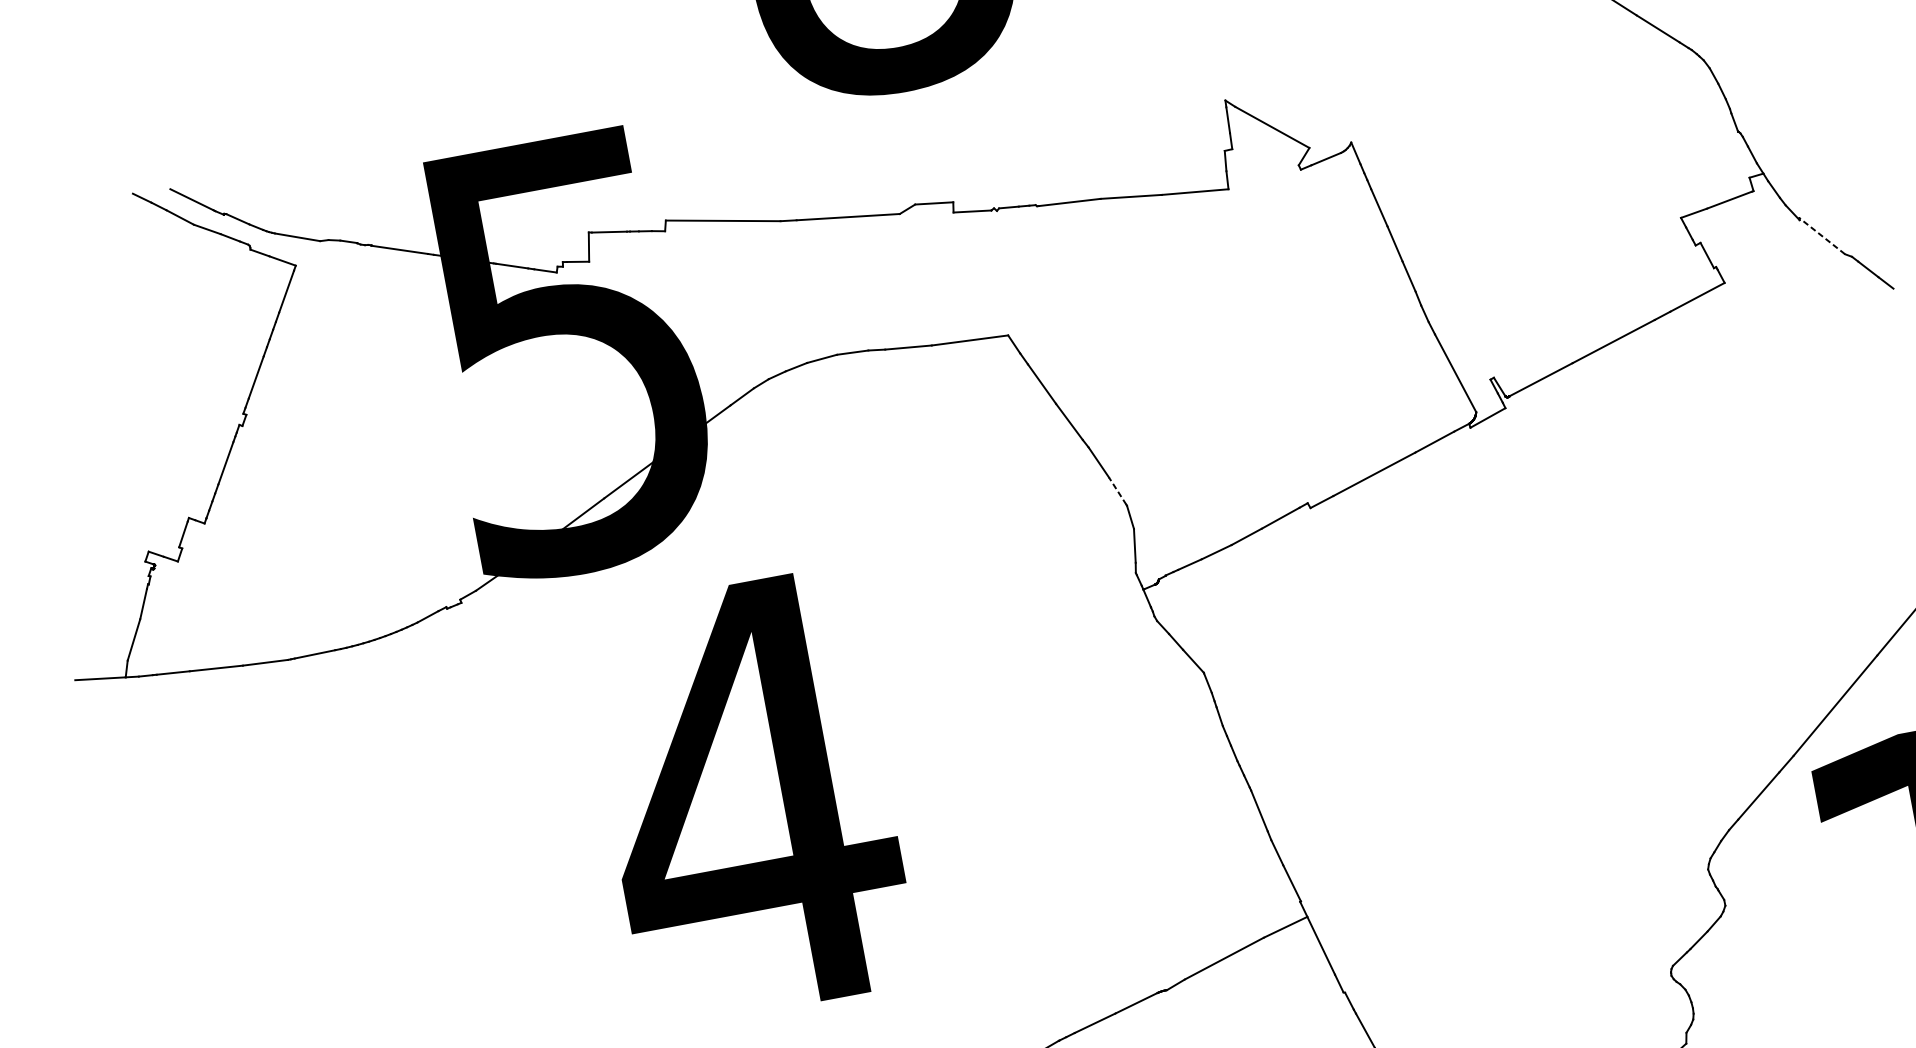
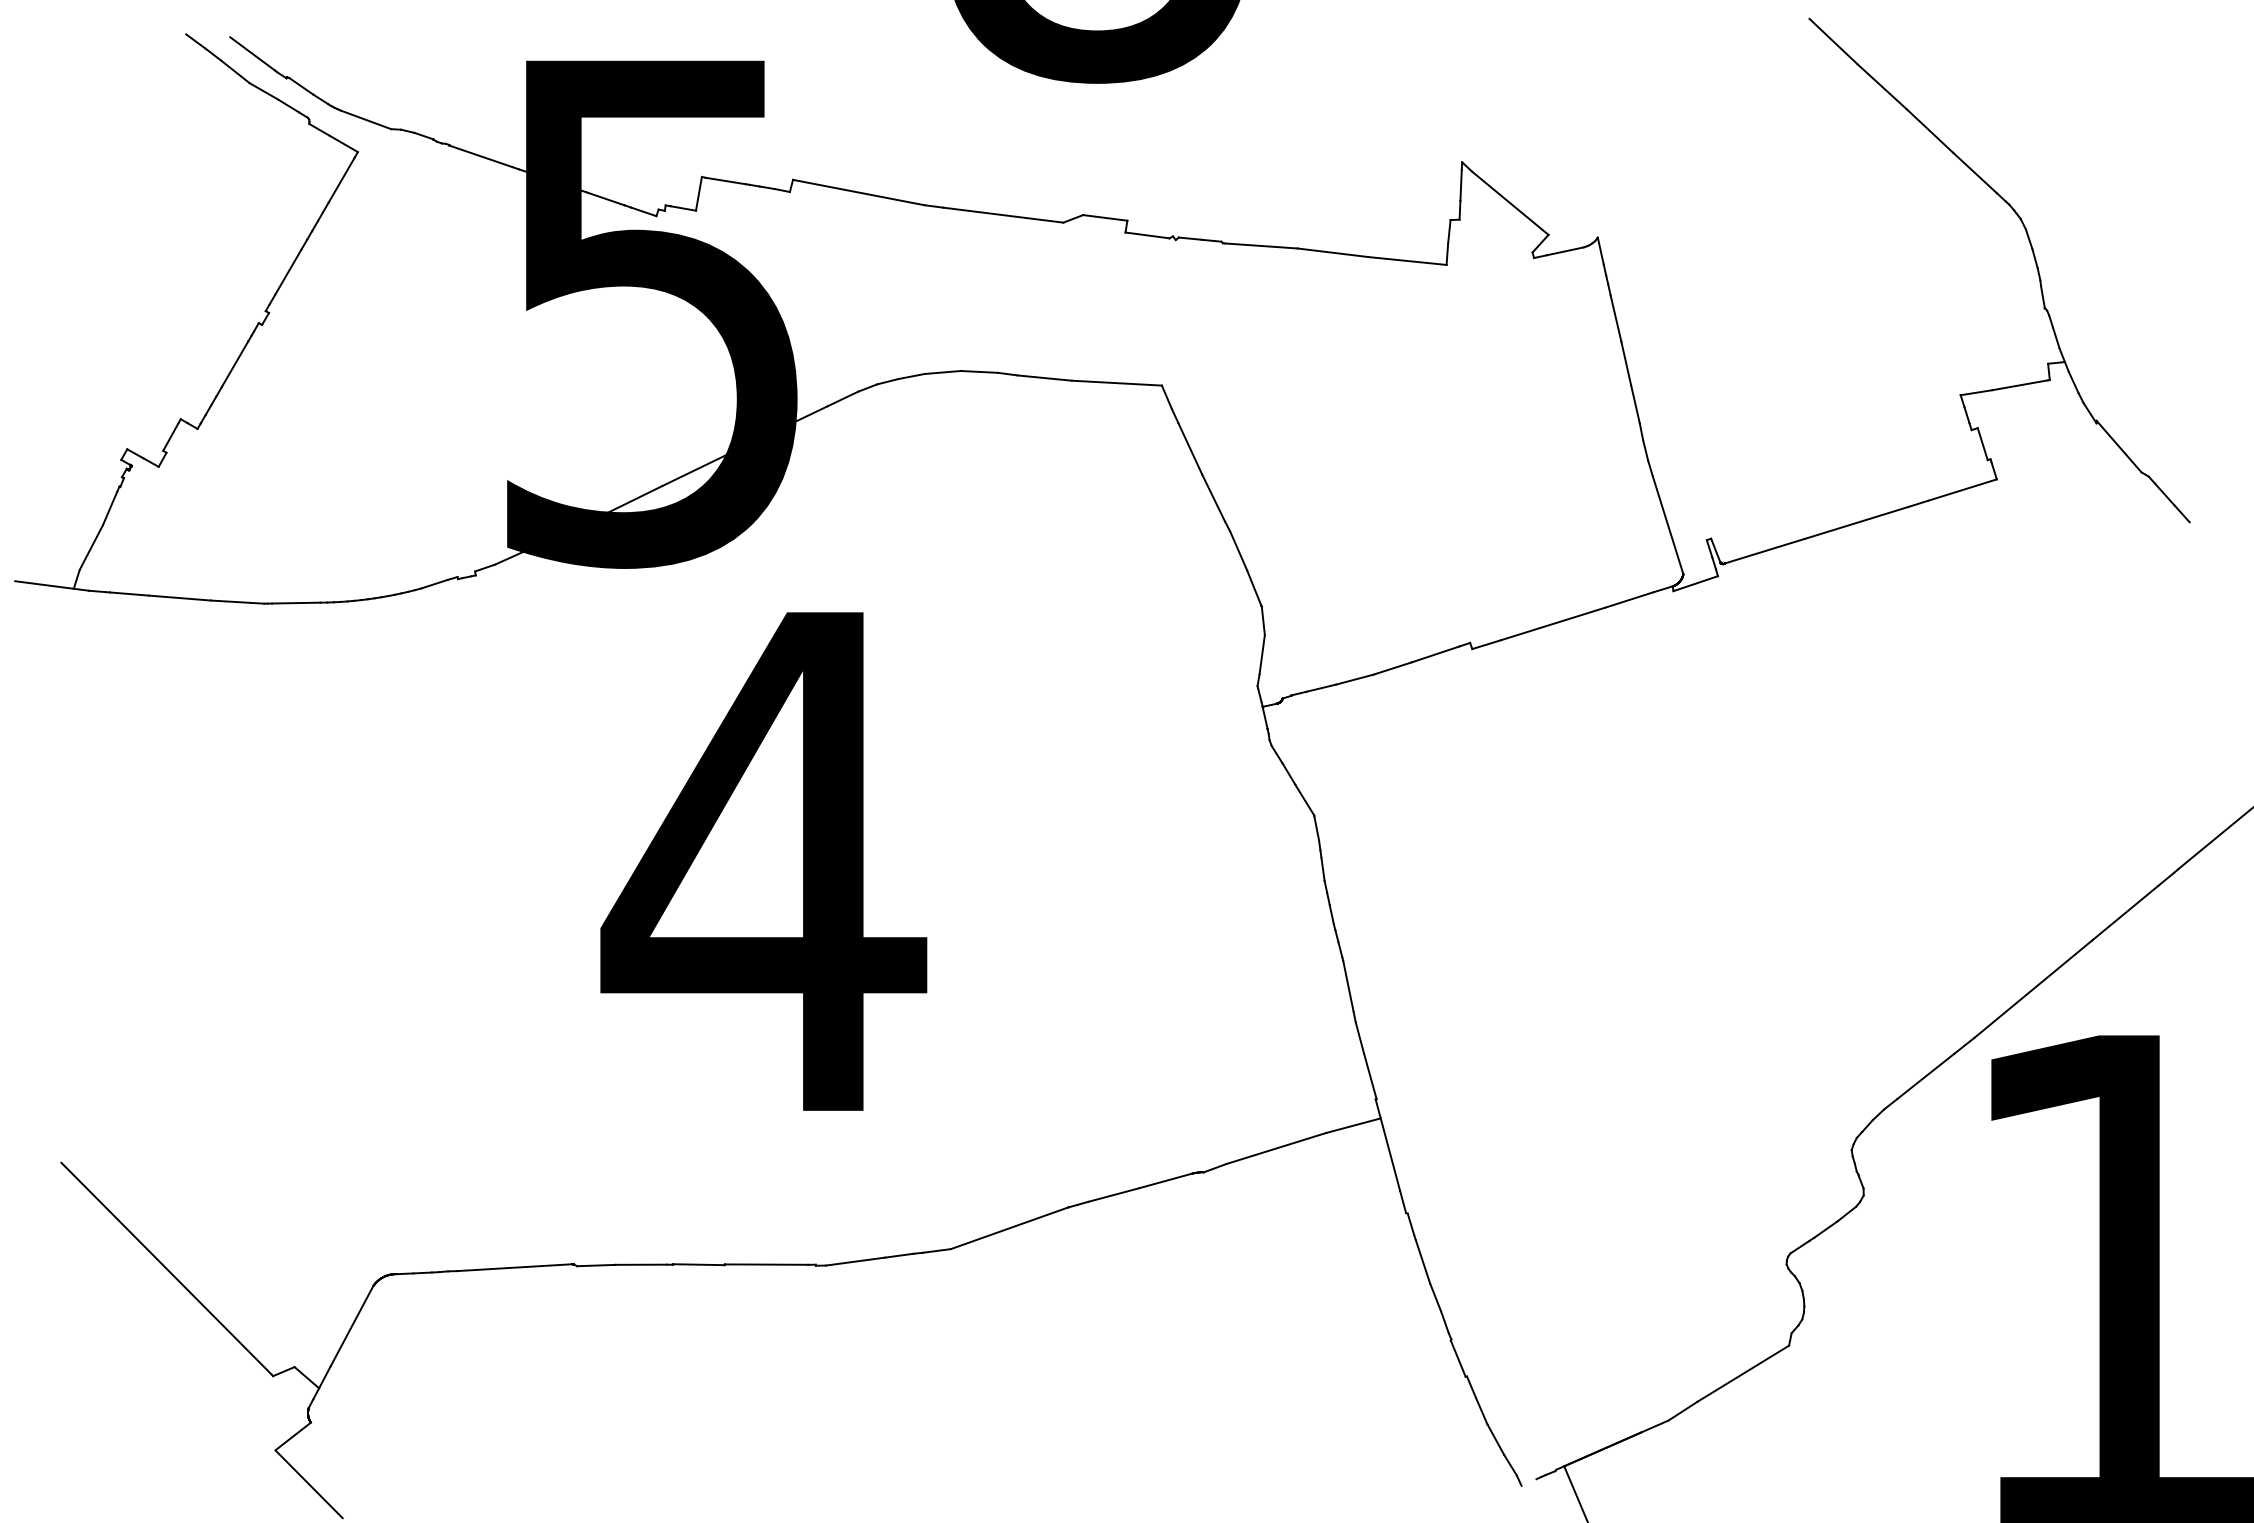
line: (1821, 236) -> (2118, 446), dashed -> solid
line: (1117, 491) -> (1254, 588), dashed -> solid

